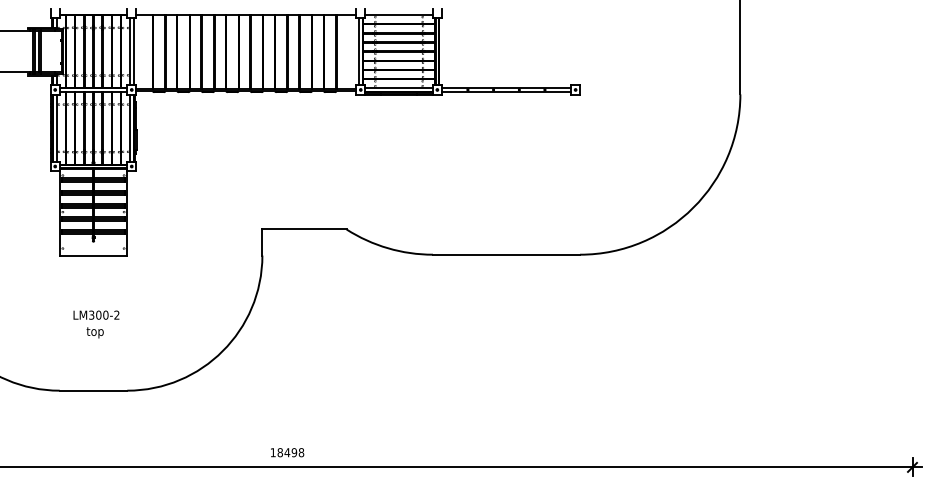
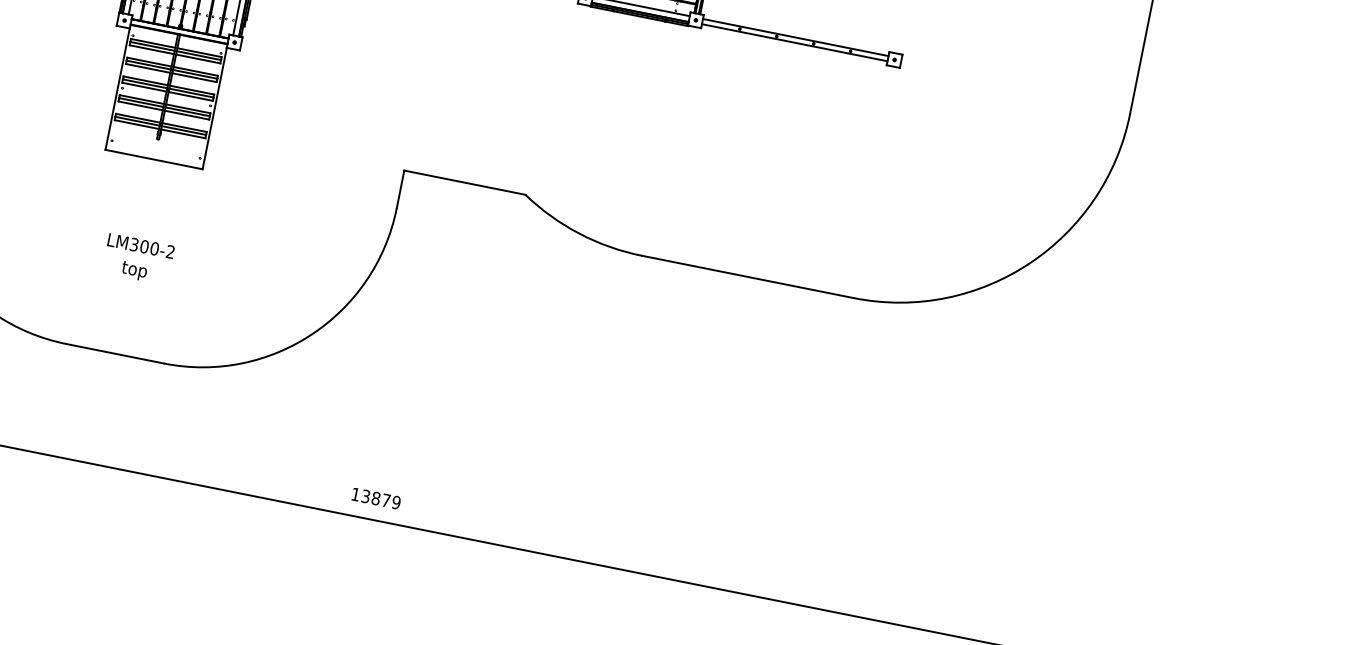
text: (290, 452) -> (380, 499), 18498 -> 13879

